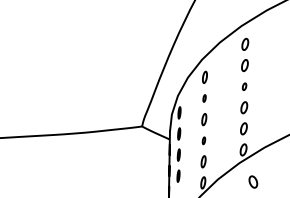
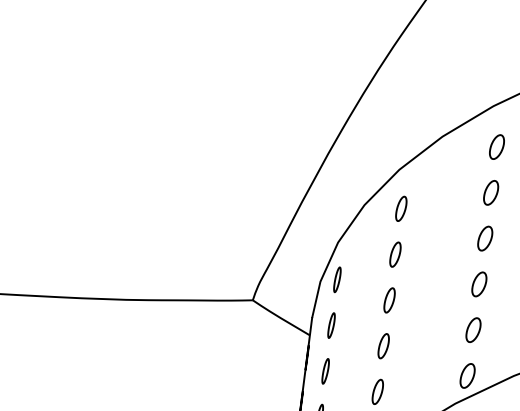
part: (244, 86) -> (485, 238), size x1.67
part: (204, 98) -> (395, 254), size x1.67
part: (203, 140) -> (382, 345), size x1.67

